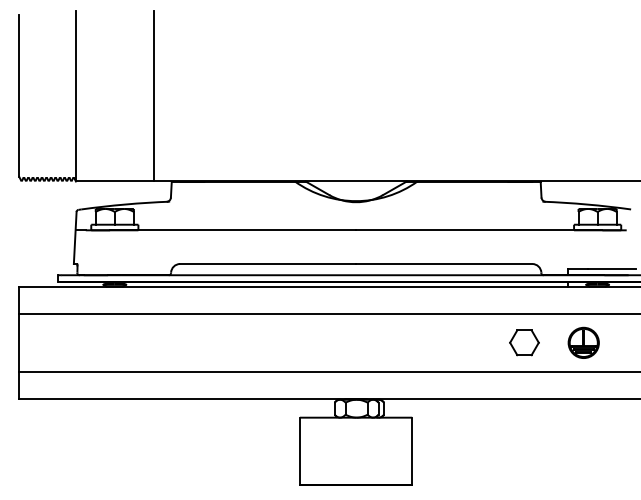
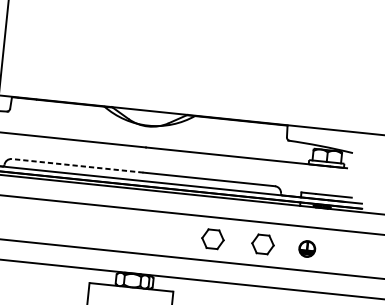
line: (267, 264) -> (77, 166), solid -> dashed
part: (457, 342) -> (213, 239), added
part: (583, 342) -> (307, 248), size x0.7

